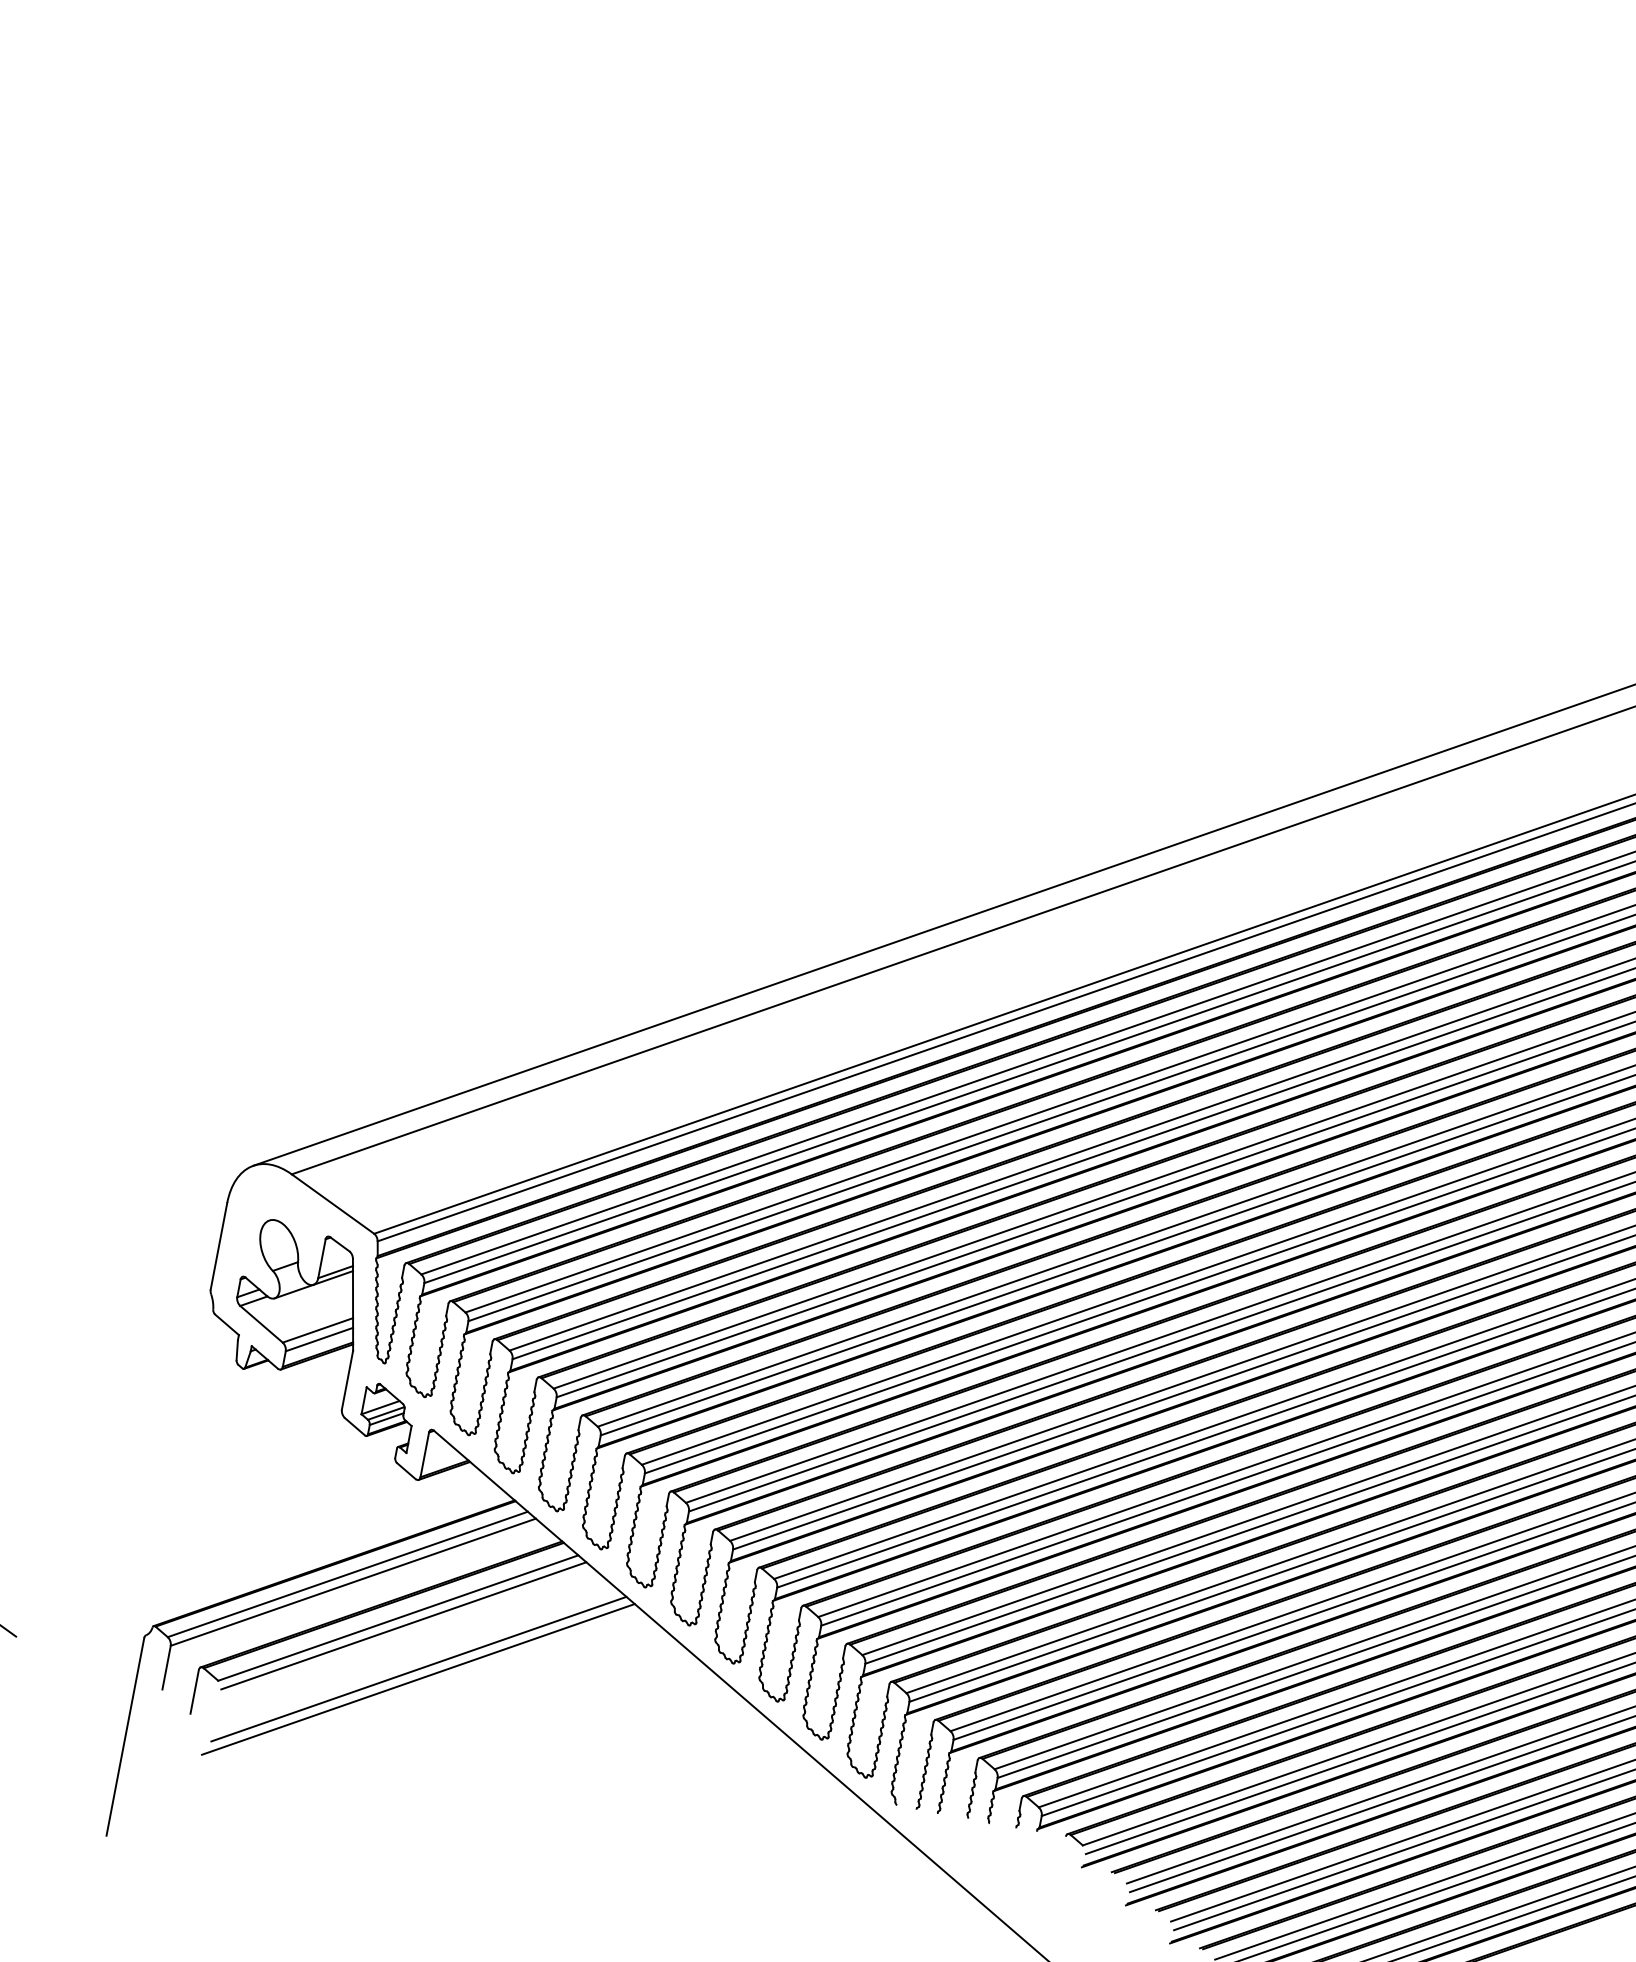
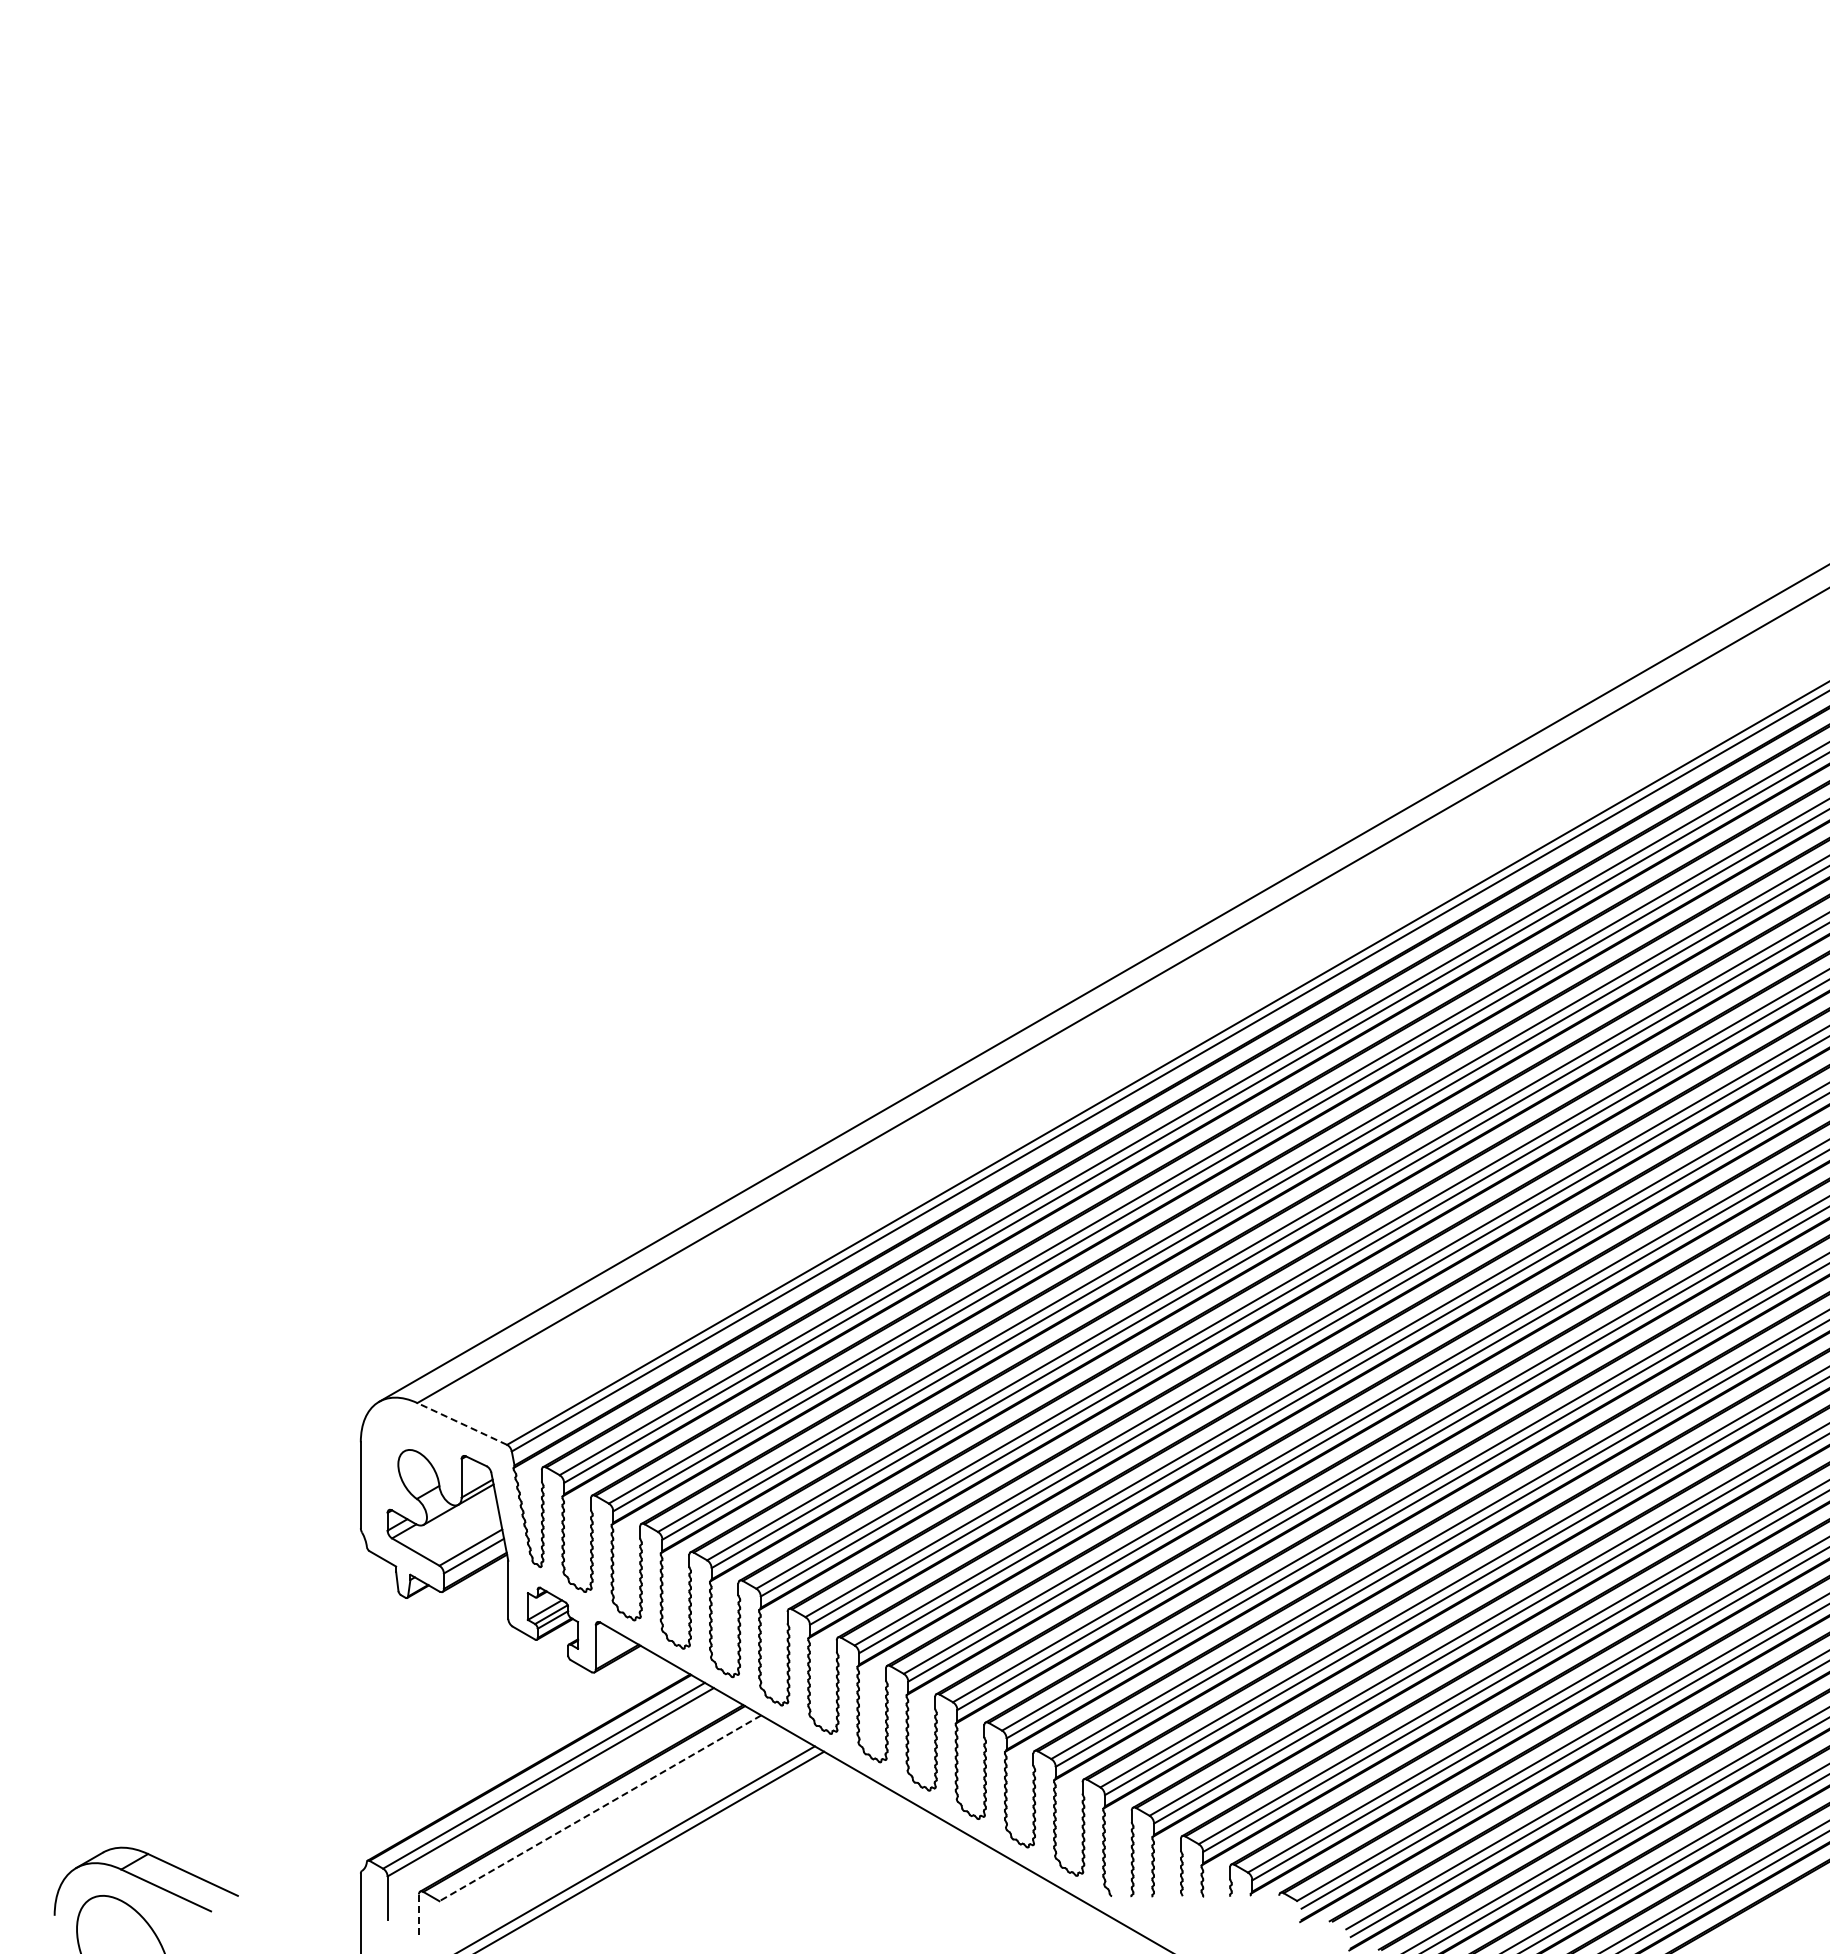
line: (332, 1203) -> (461, 1423), solid -> dashed
line: (398, 1618) -> (600, 1808), solid -> dashed
line: (403, 1625) -> (606, 1814), removed
line: (194, 1692) -> (418, 1916), solid -> dashed

